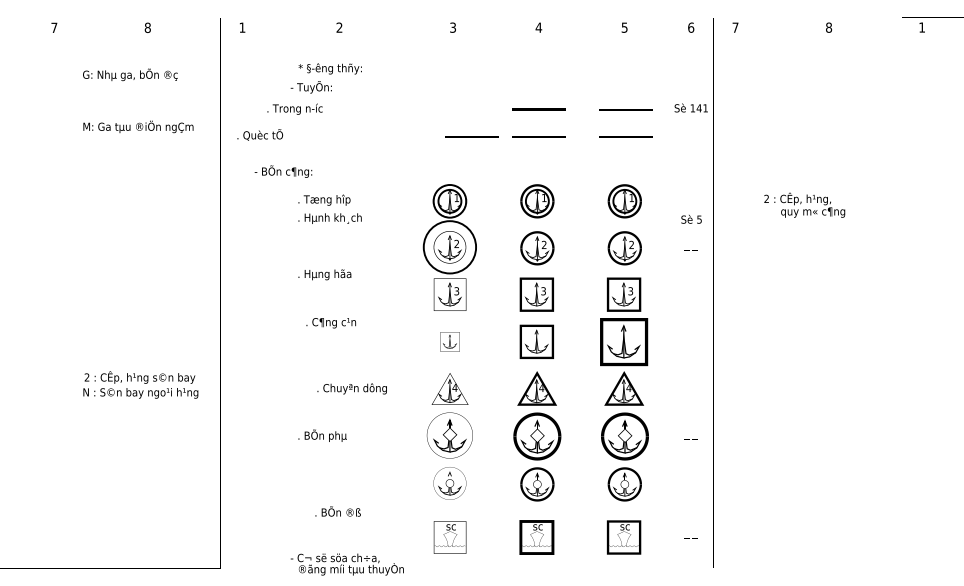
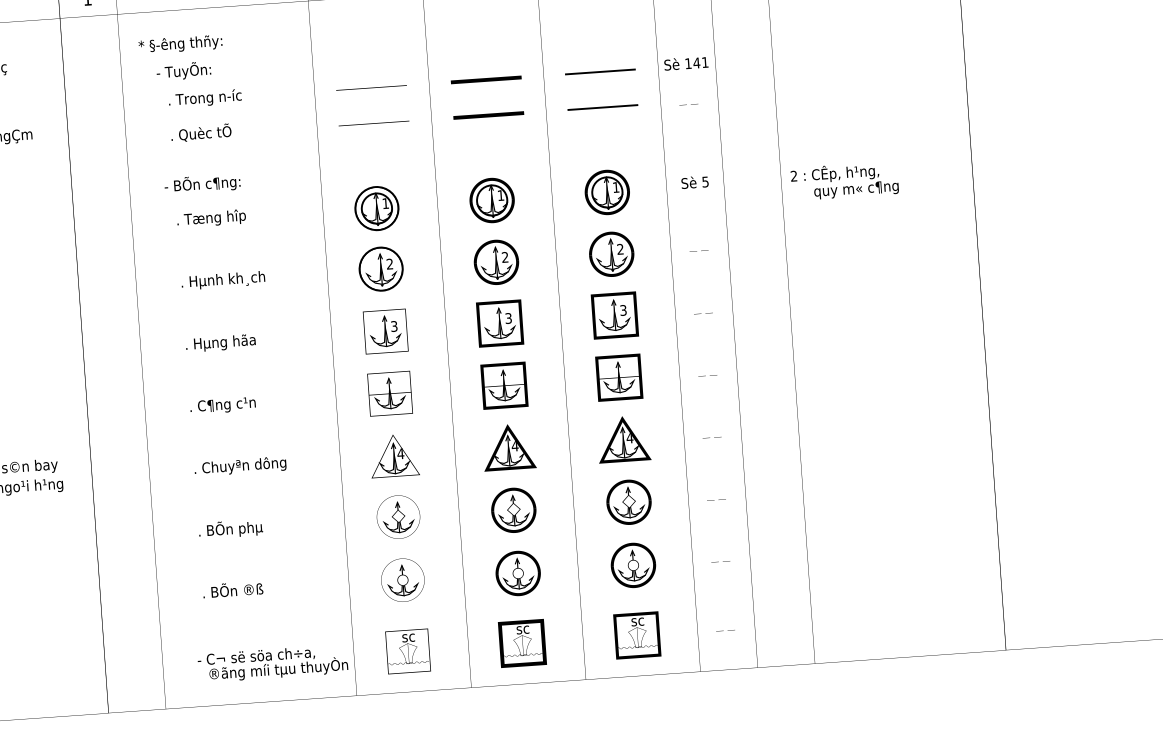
text: (329, 68) -> (179, 43), moved
text: (294, 108) -> (204, 97), moved
text: (260, 134) -> (201, 132), moved
line: (471, 136) -> (399, 121), removed
text: (283, 171) -> (202, 183), moved
text: (329, 218) -> (222, 280), moved
text: (691, 219) -> (694, 182), moved
circle: (449, 246) -> (380, 268), size x0.62
text: (324, 274) -> (220, 342), moved
text: (330, 323) -> (222, 406), moved
part: (449, 341) -> (389, 393), size x1.67
part: (623, 341) -> (618, 377), size x0.71
text: (351, 388) -> (239, 465), moved
part: (449, 435) -> (397, 517), size x0.71
part: (537, 436) -> (513, 510), size x0.71
part: (624, 436) -> (628, 502), size x0.71
text: (337, 511) -> (232, 589), moved
text: (346, 564) -> (271, 663), moved

